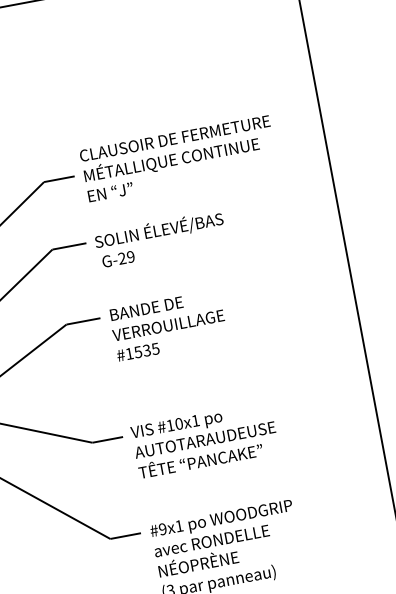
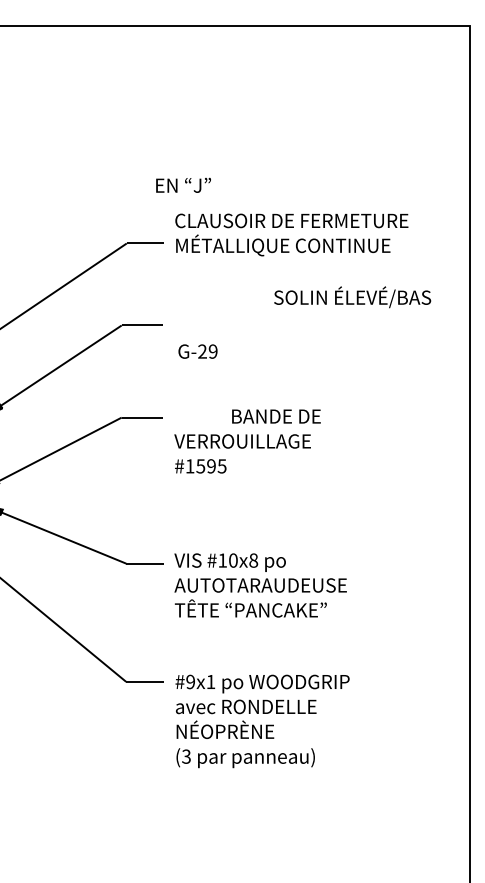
text: (110, 191) -> (183, 184), moved
text: (159, 230) -> (352, 297), moved
text: (146, 308) -> (276, 416), moved
text: (147, 350) -> (211, 466), #1535 -> #1595
text: (195, 420) -> (253, 560), #10x1 -> #10x8

